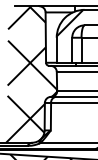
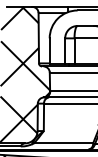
hatch: (69, 22) -> (62, 23), removed

